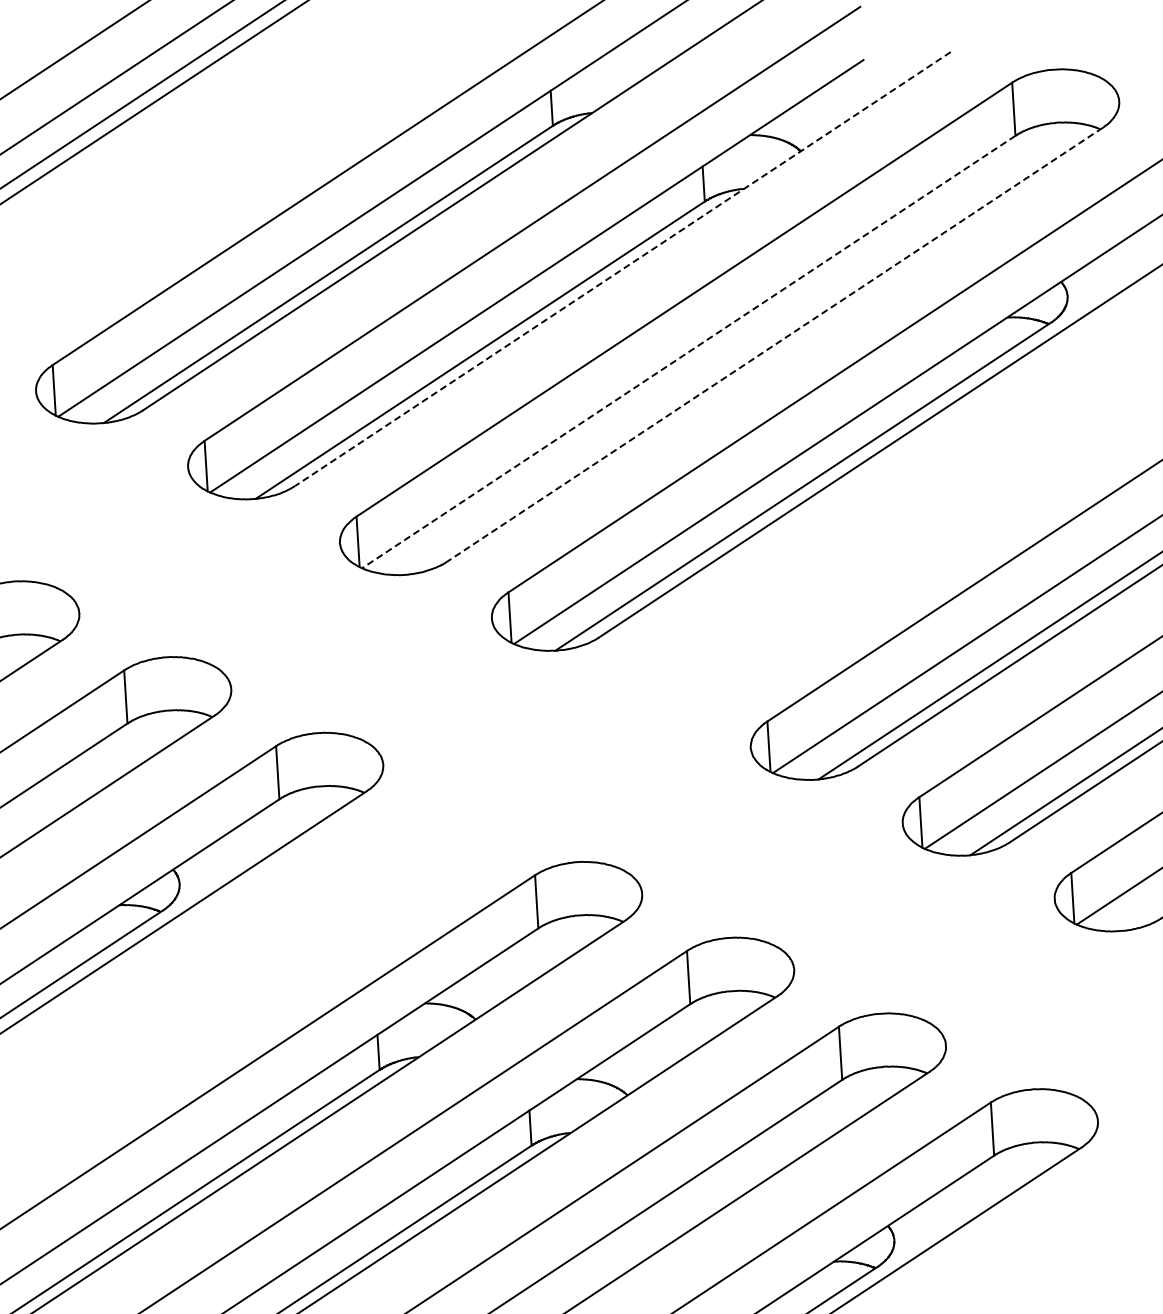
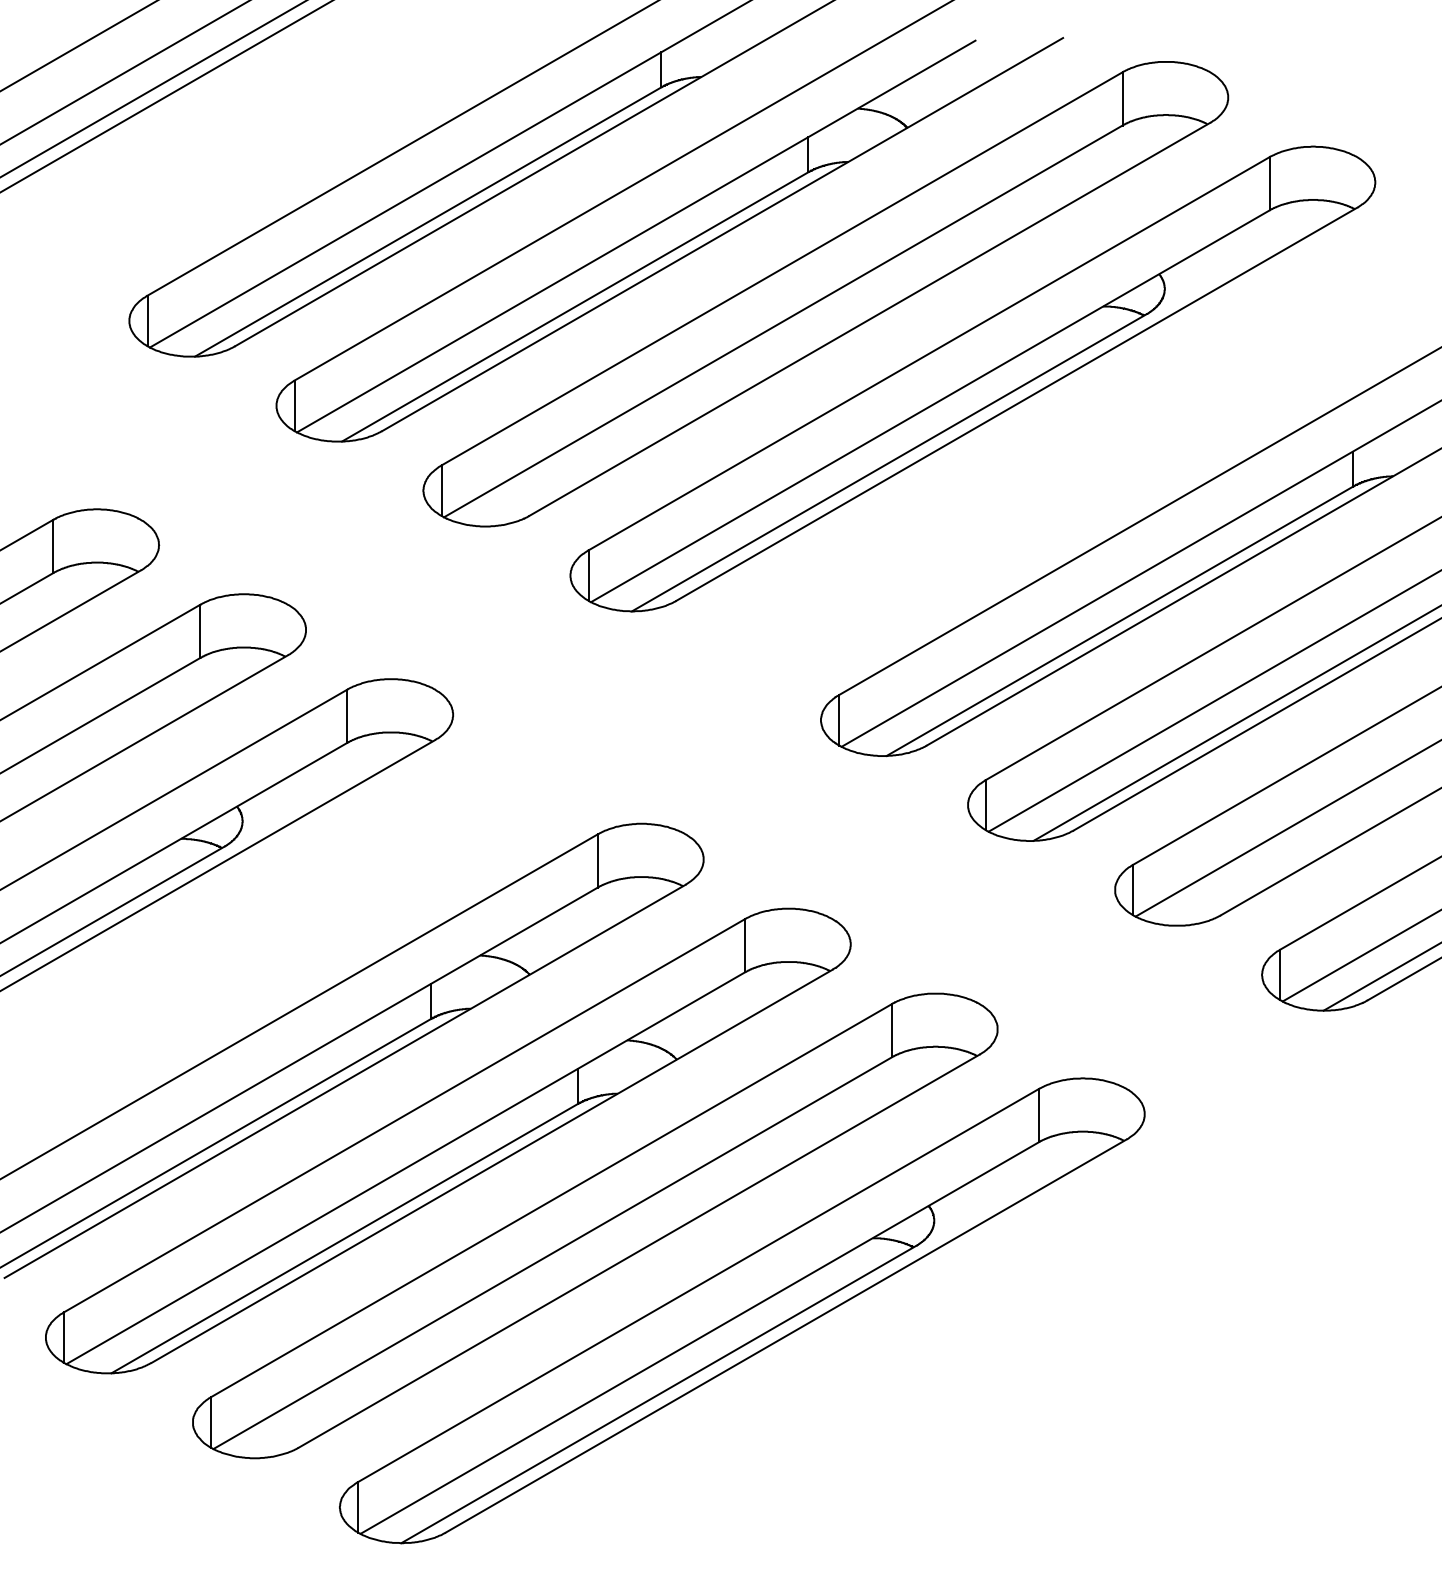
line: (622, 268) -> (722, 234), dashed -> solid
line: (774, 344) -> (869, 319), dashed -> solid
line: (689, 352) -> (783, 321), dashed -> solid

